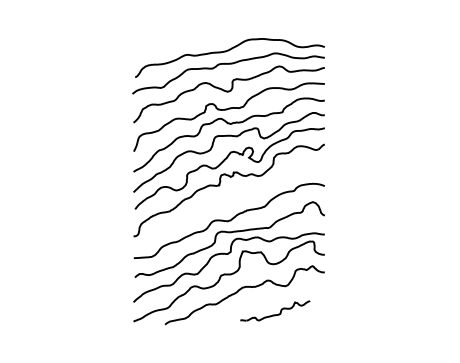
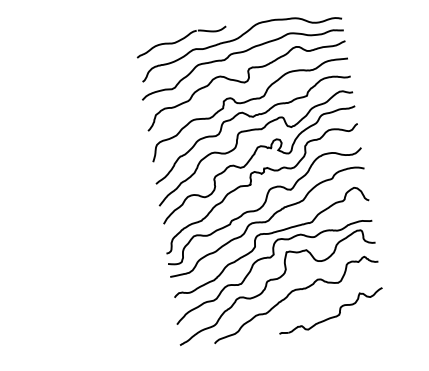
part: (175, 46) -> (181, 42), added
curve: (228, 206) -> (263, 206), added
part: (275, 310) -> (331, 310), size x1.43

